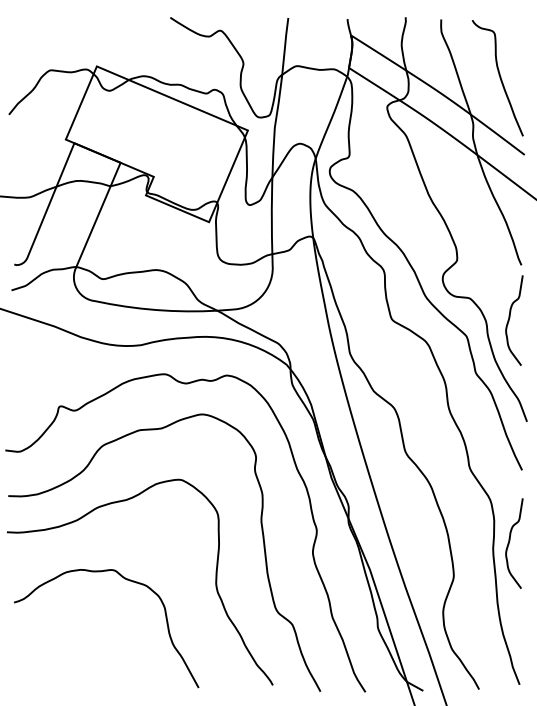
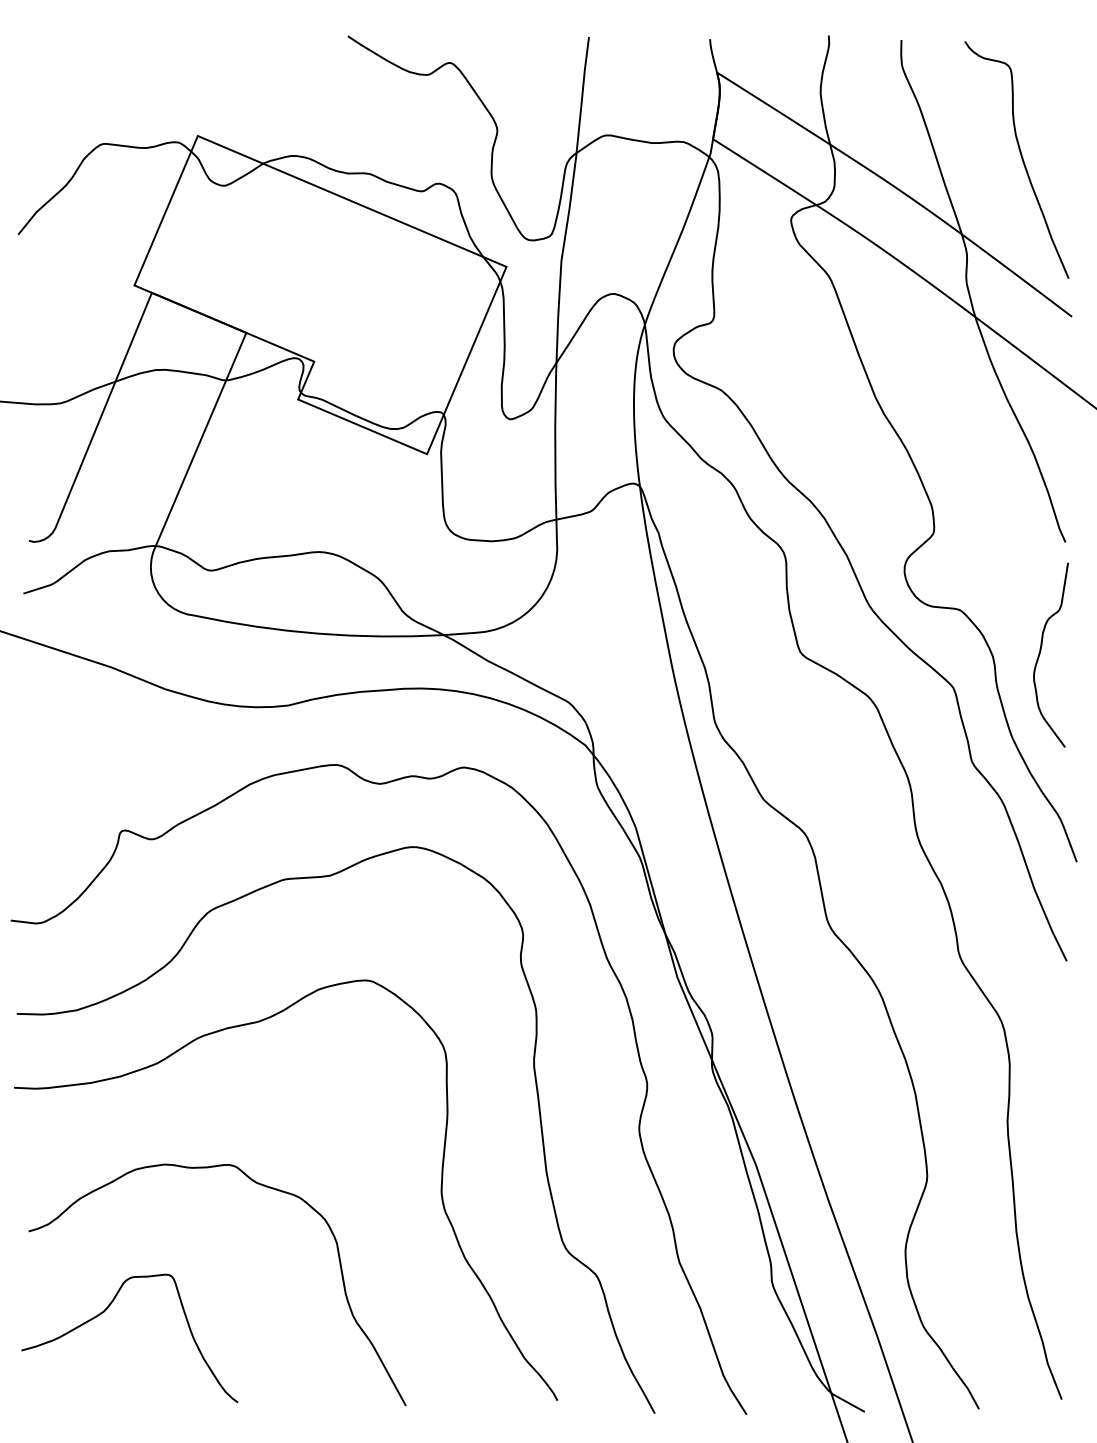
curve: (510, 541) -> (1042, 1106), removed
curve: (51, 642) -> (105, 1313), added

